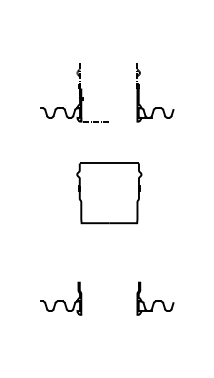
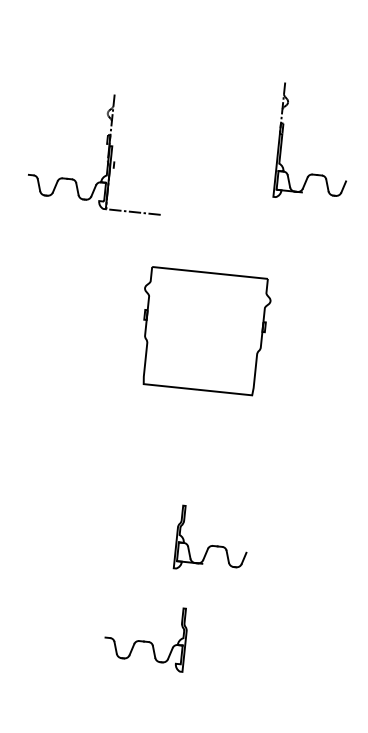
part: (74, 92) -> (98, 150), moved
part: (61, 298) -> (147, 635), moved
part: (155, 298) -> (212, 539), moved

